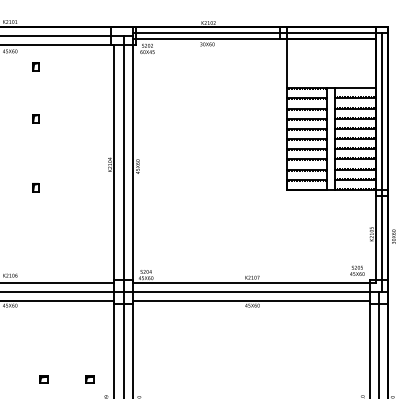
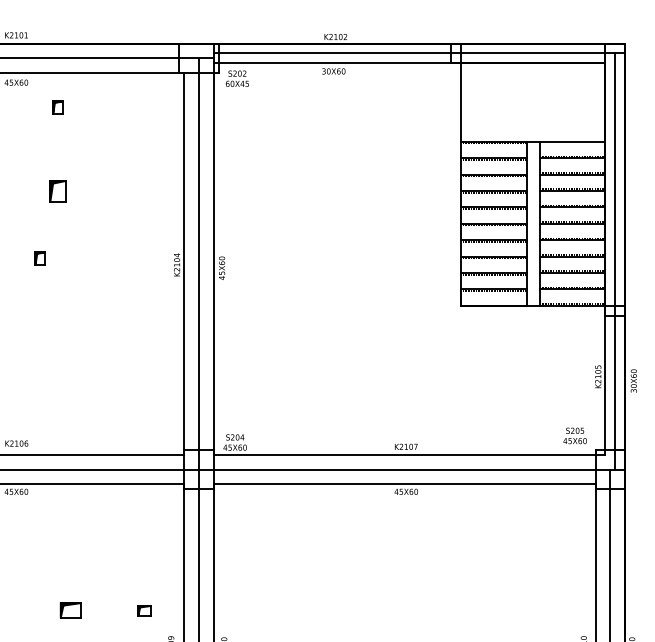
part: (35, 118) -> (57, 190), size x1.6
part: (35, 187) -> (39, 258), moved
part: (43, 379) -> (70, 610), size x1.6

